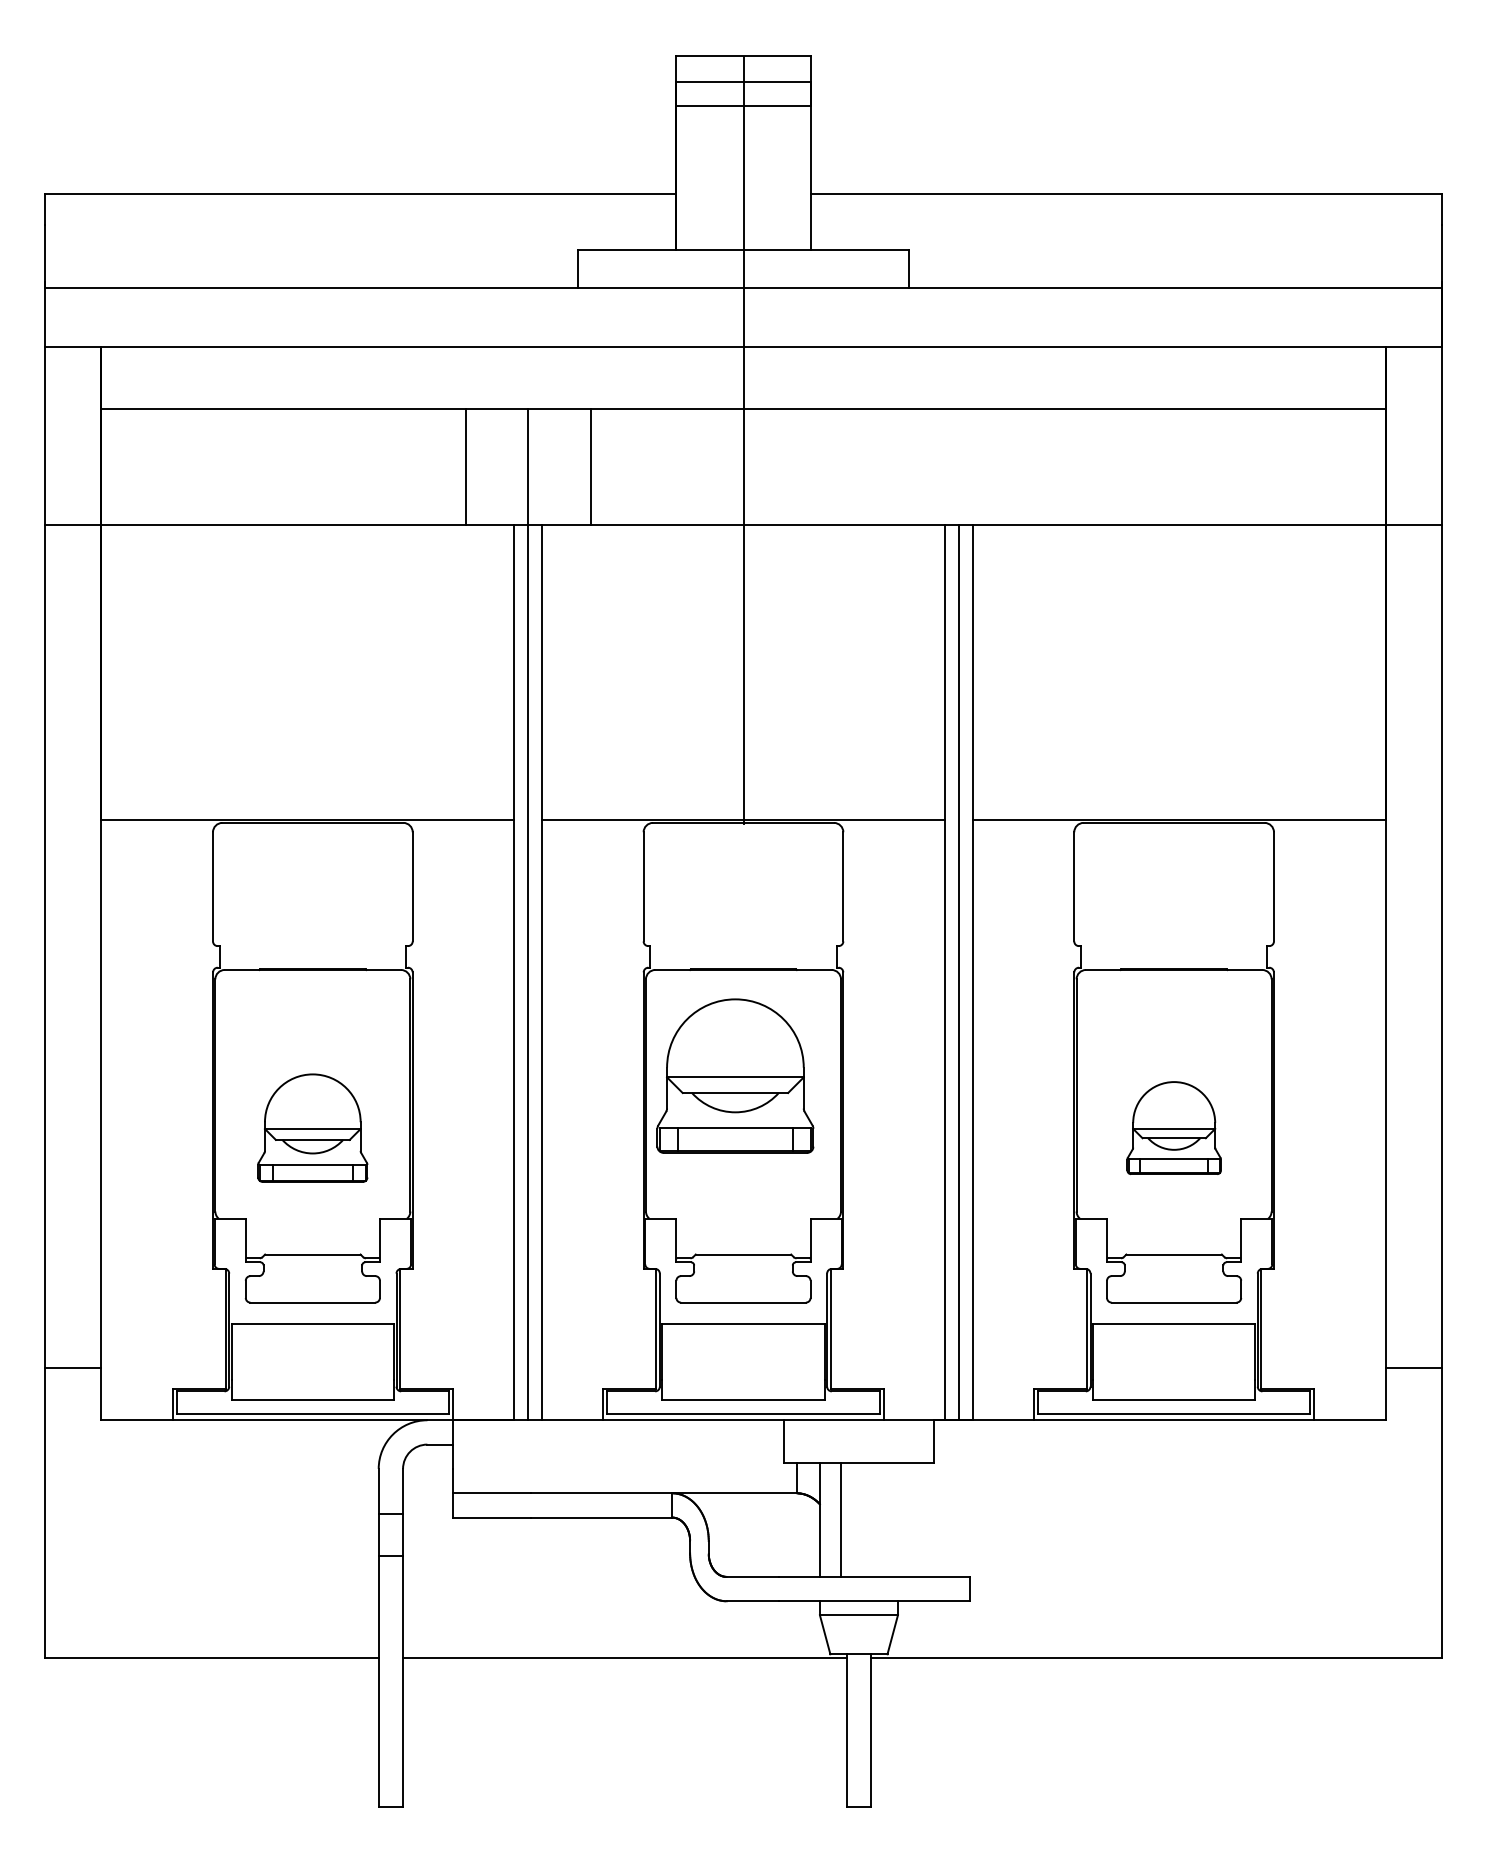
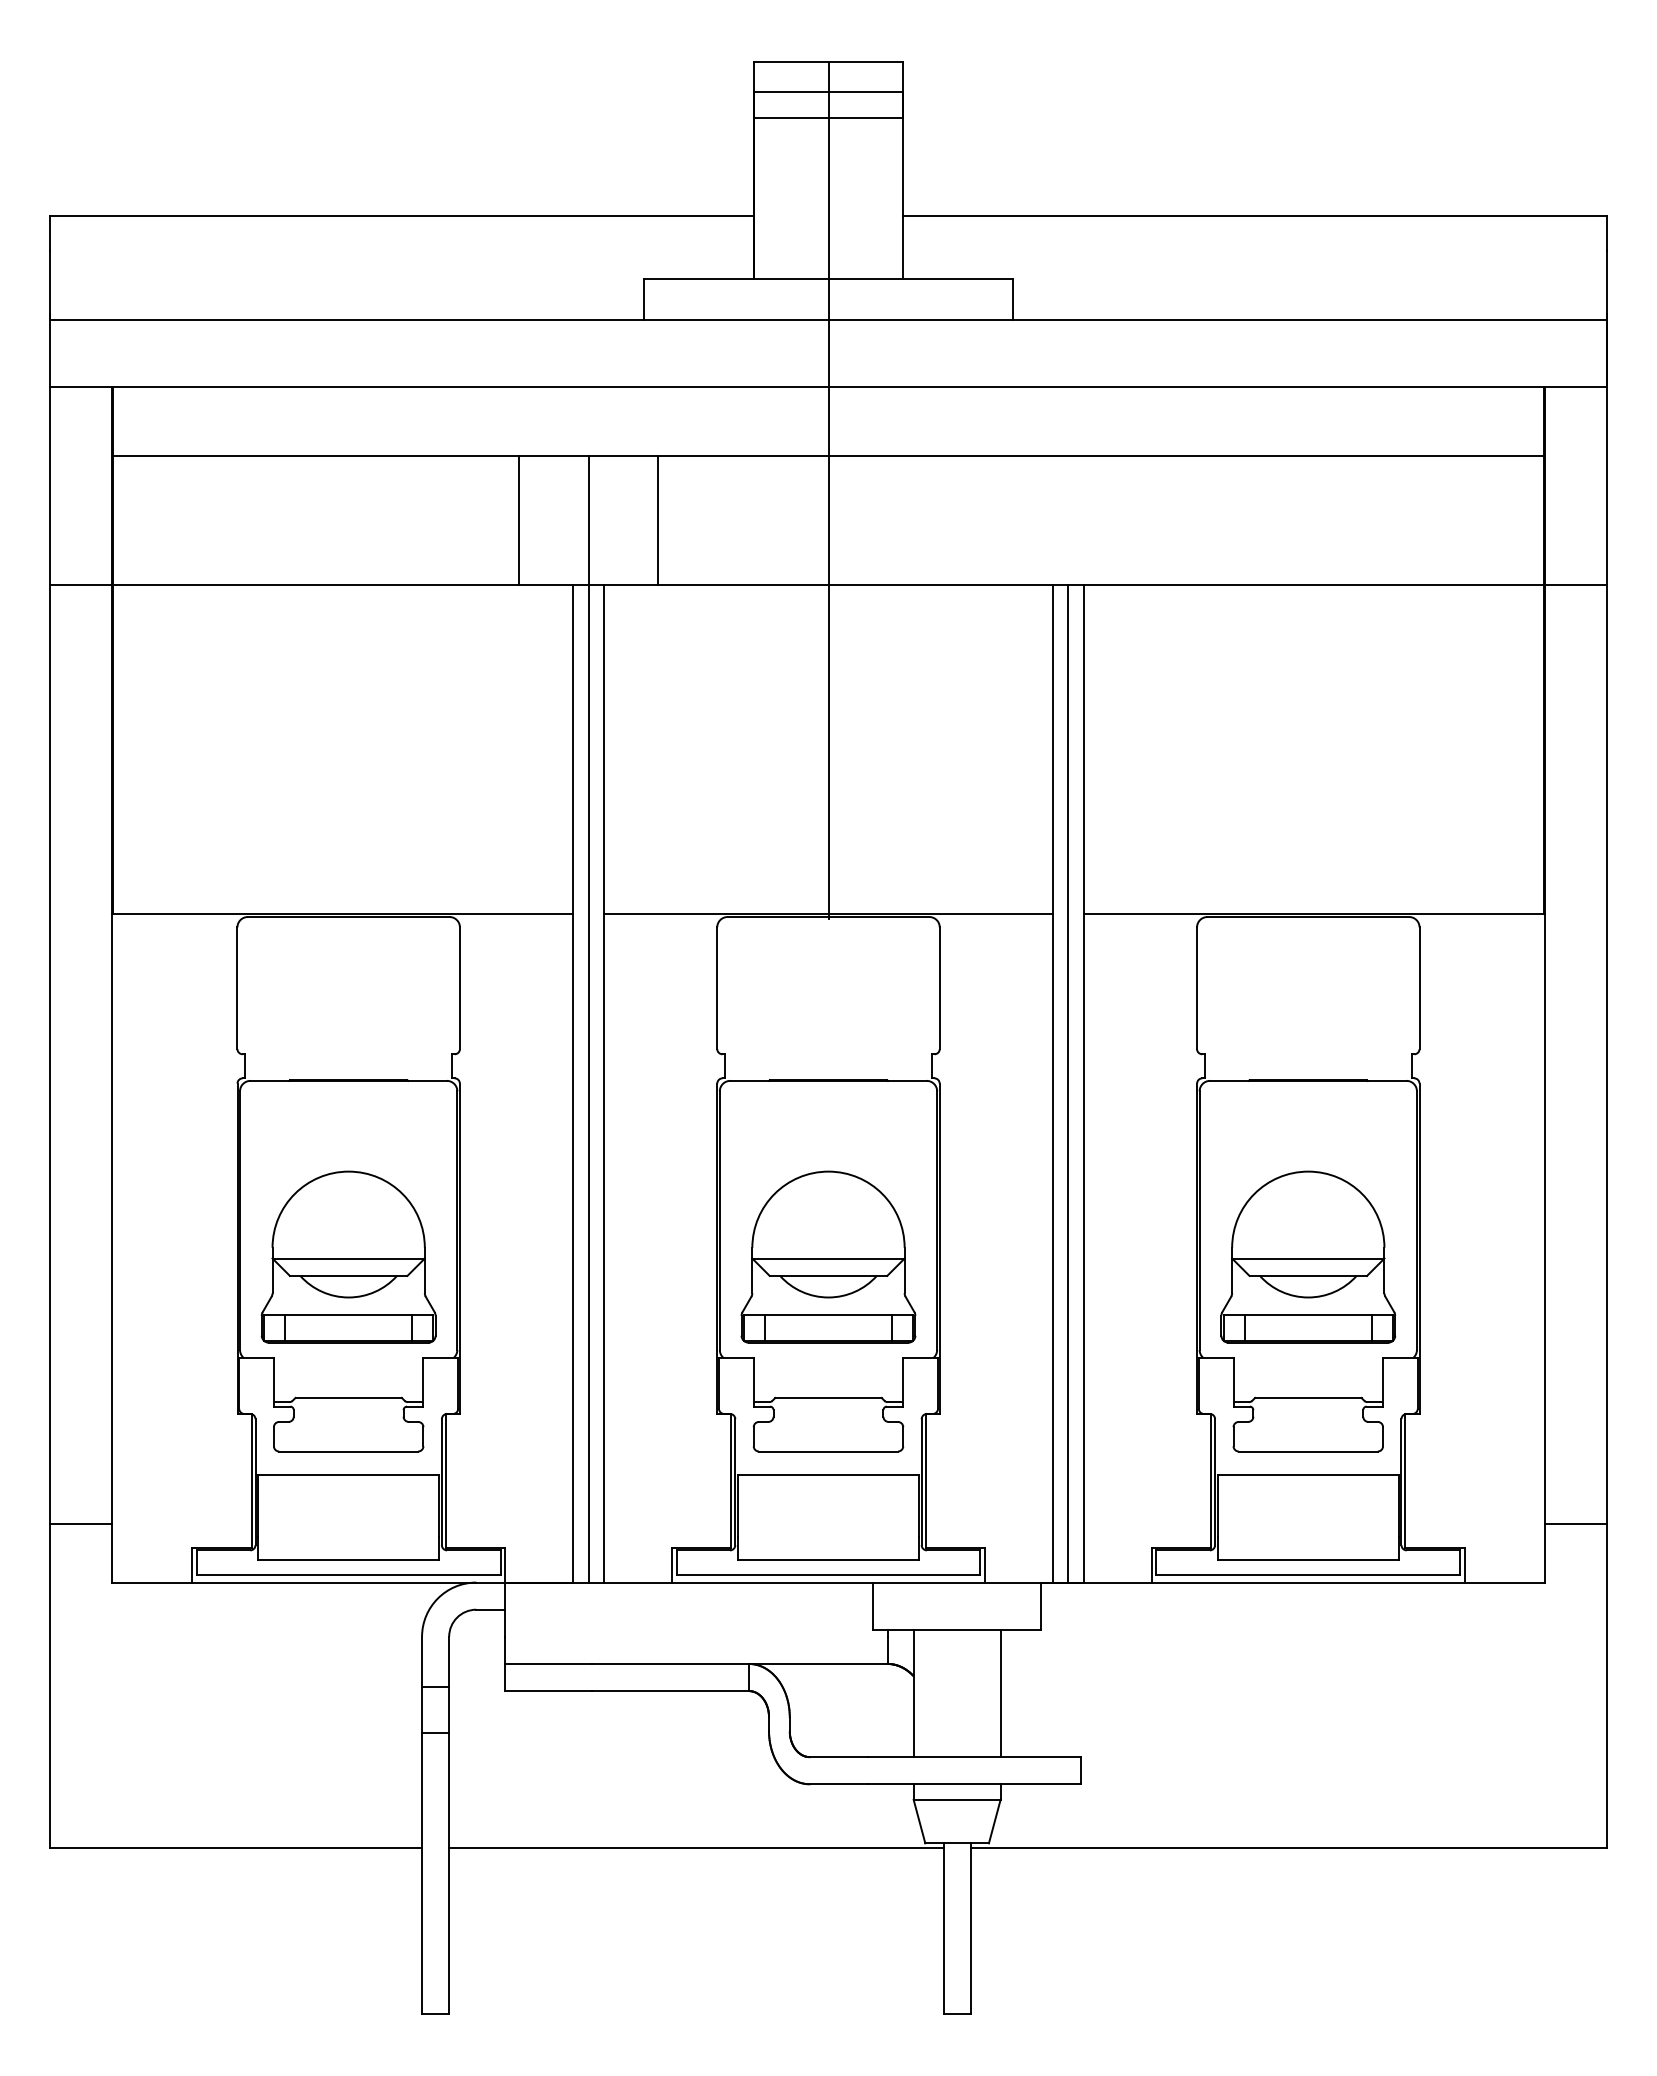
part: (735, 1075) -> (828, 1256), moved
part: (312, 1127) -> (348, 1256), size x1.43
part: (1174, 1127) -> (1308, 1256), size x1.67
line: (841, 1519) -> (1000, 1693), moved

